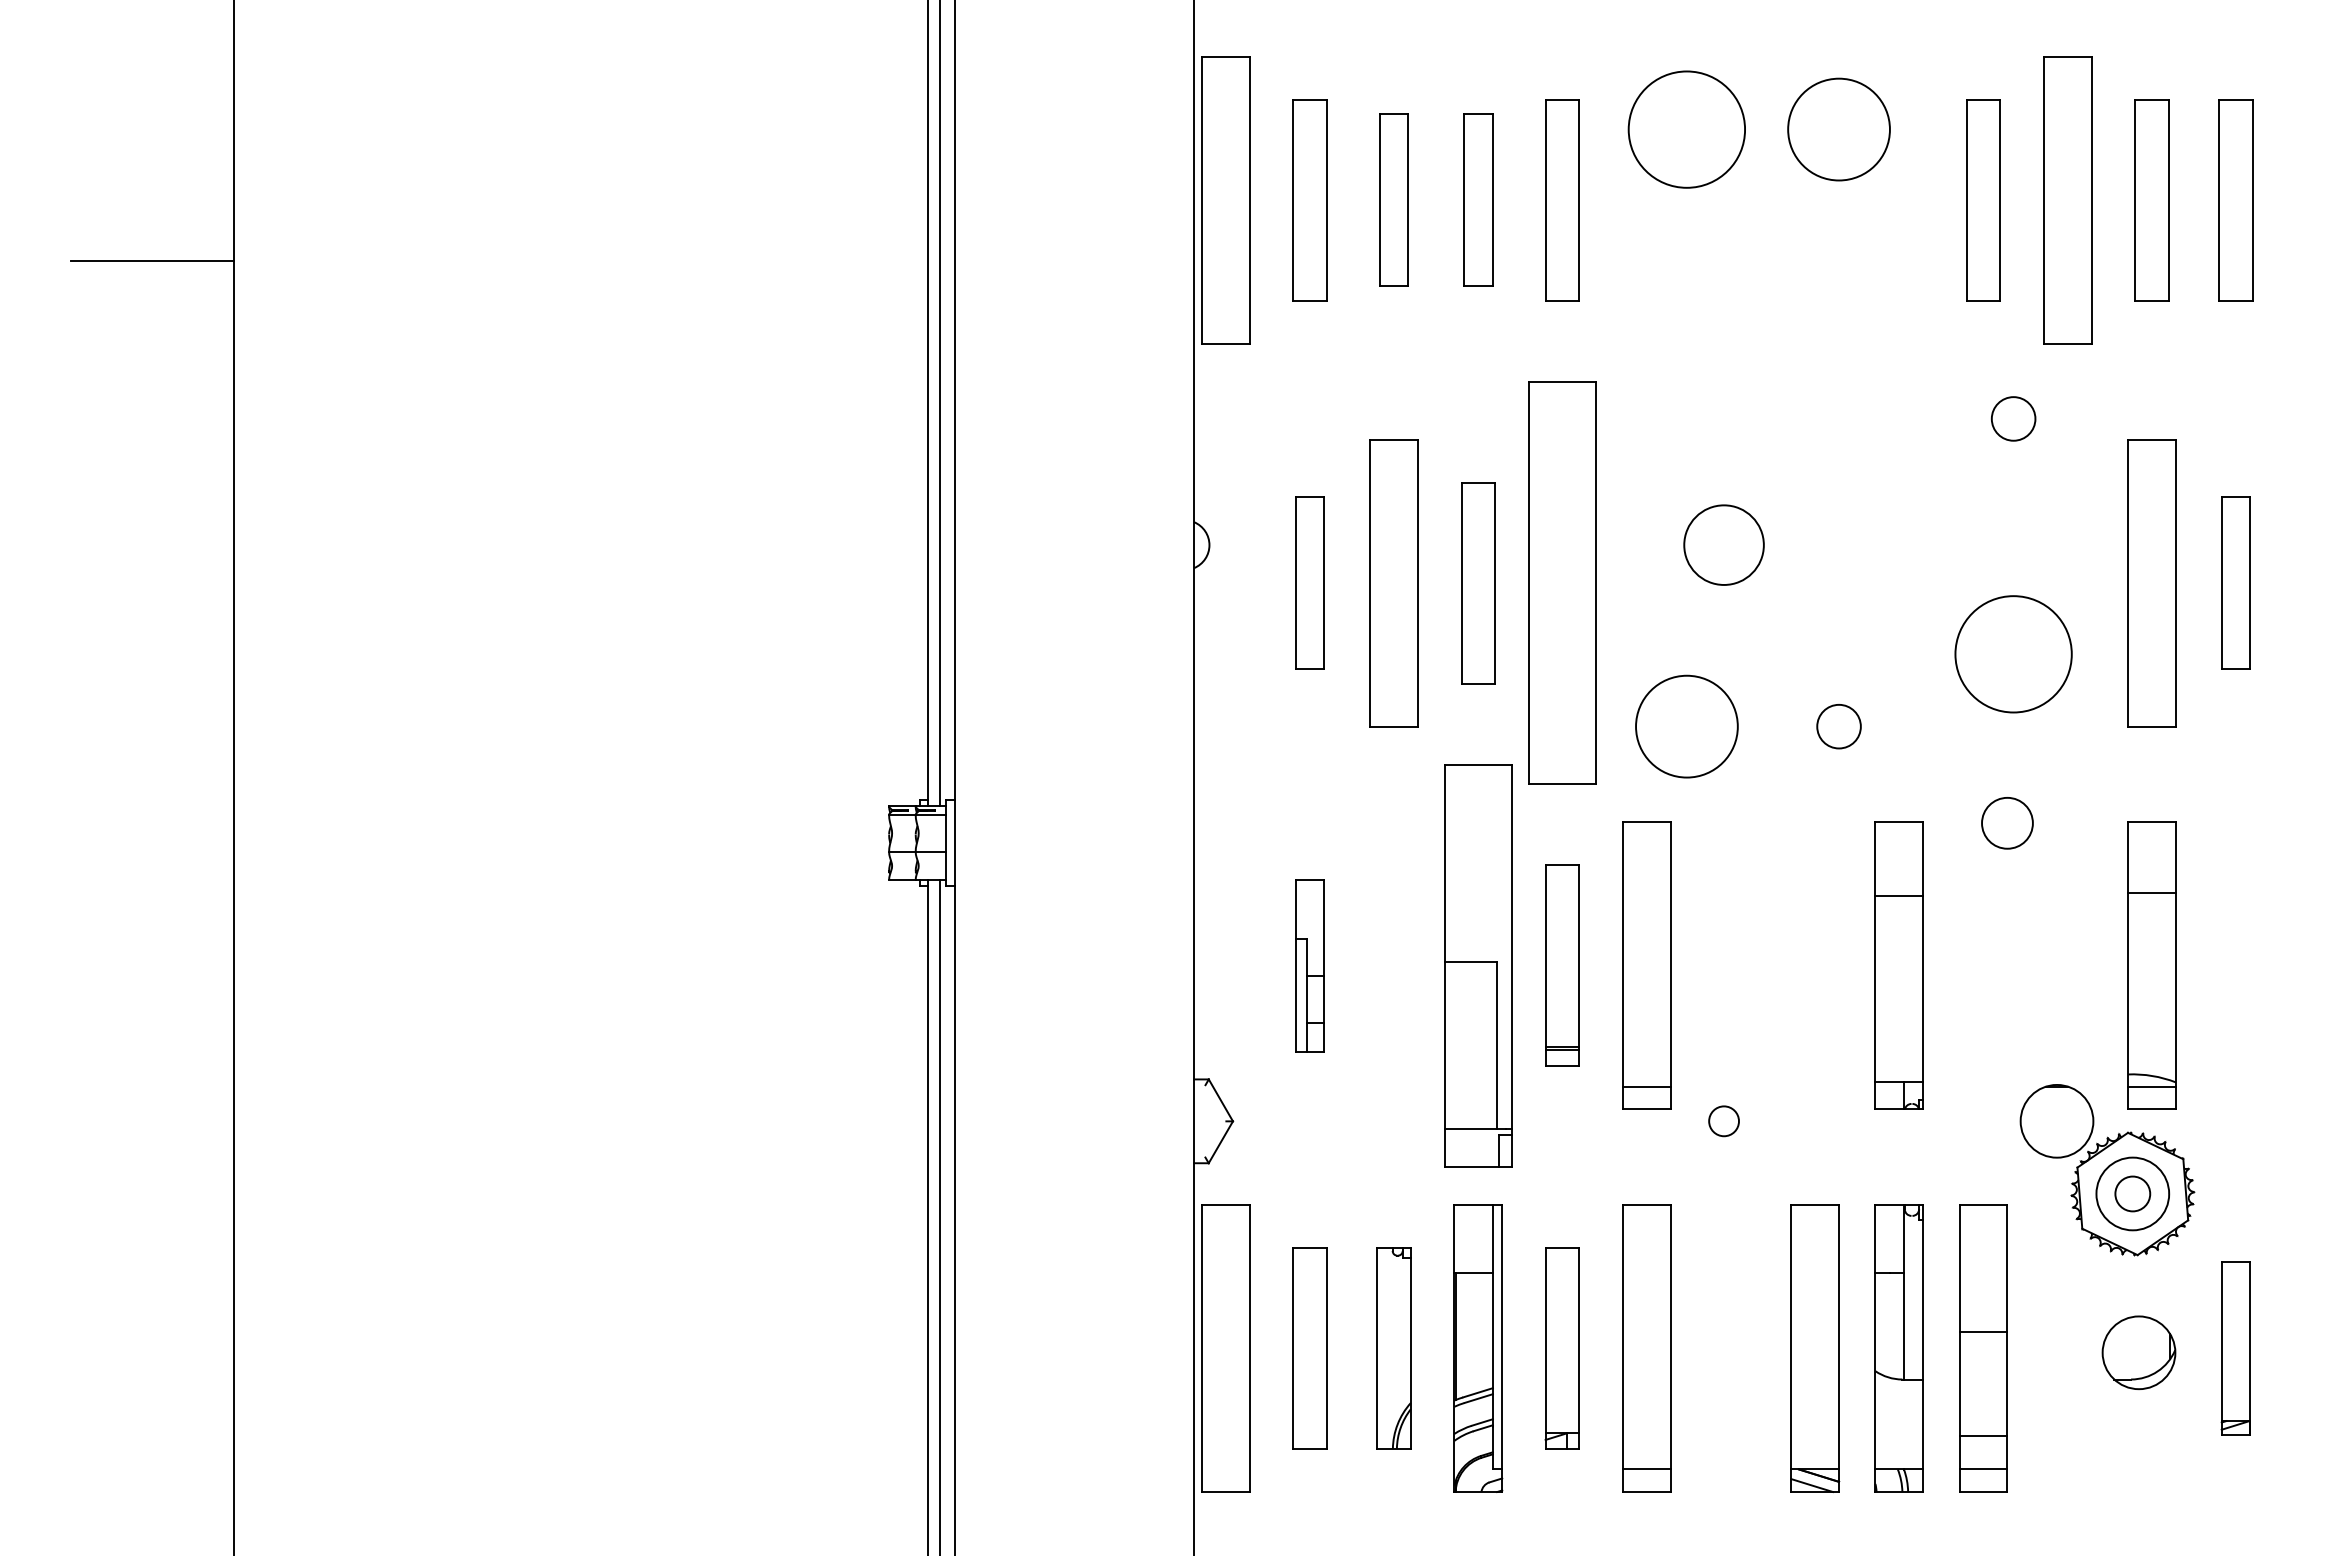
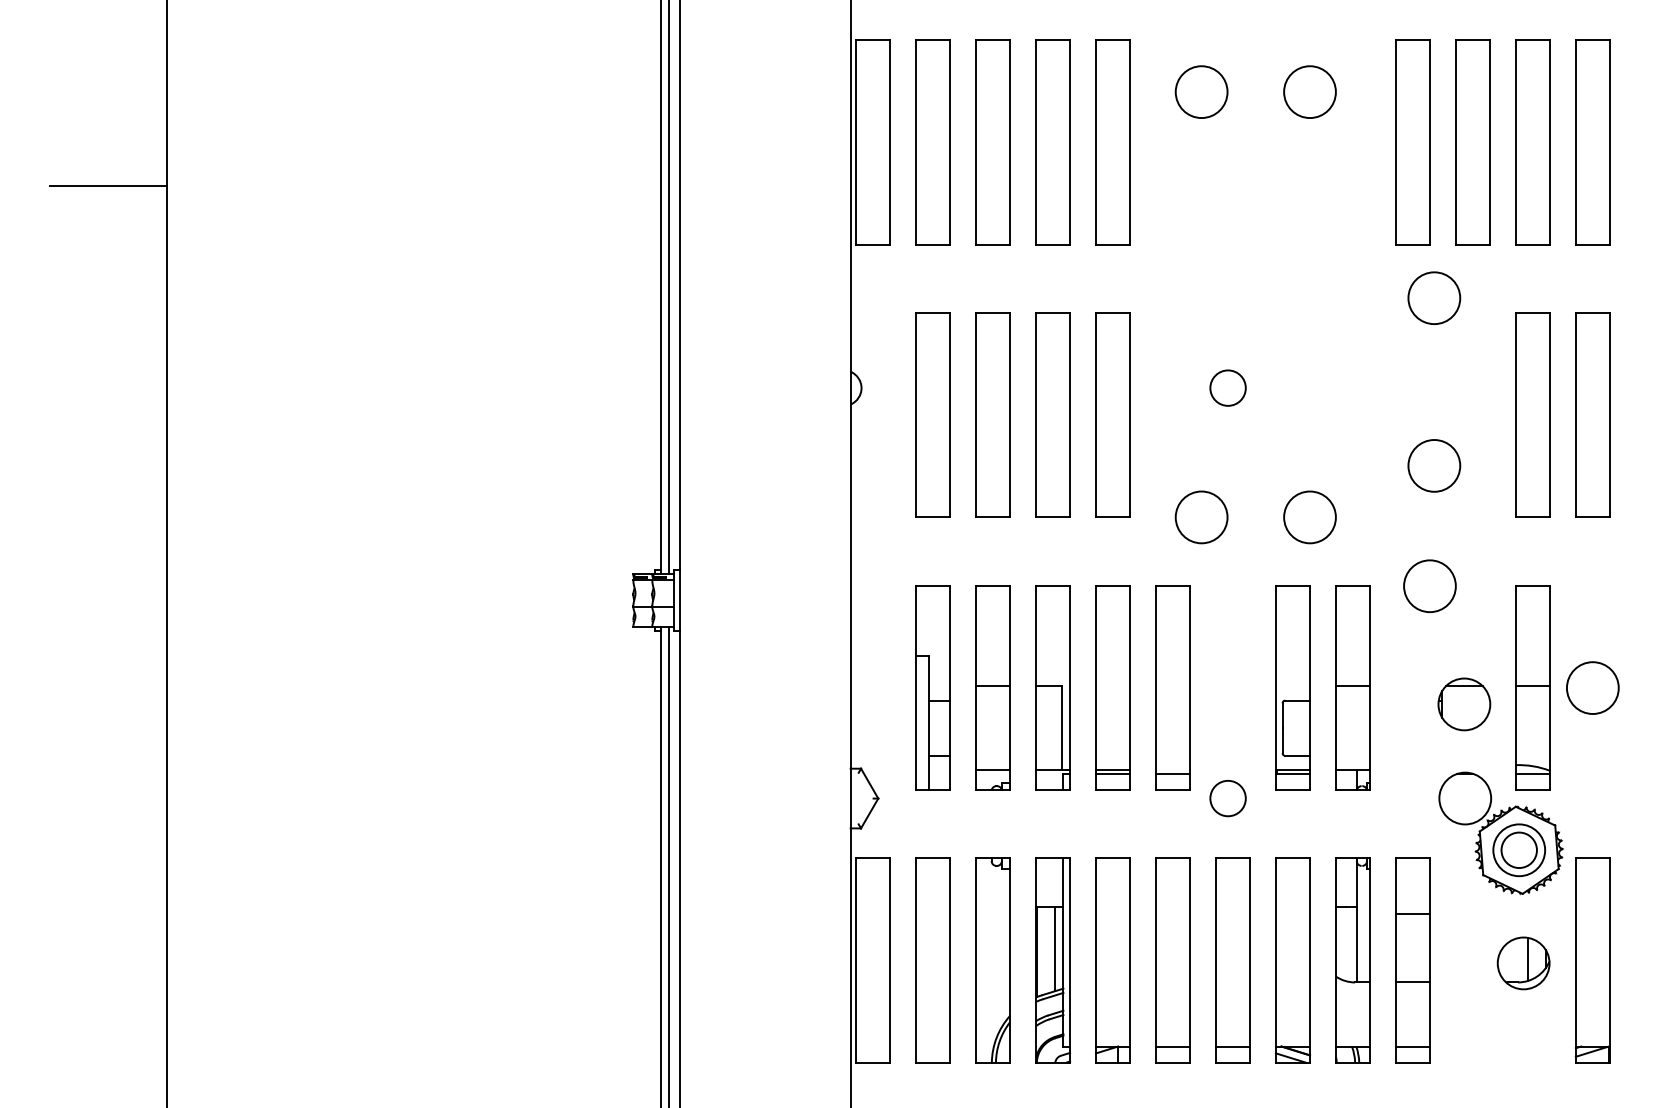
circle: (1686, 129) -> (1201, 92), size x0.62
circle: (1838, 129) -> (1309, 92), size x0.71
part: (1309, 200) -> (932, 142), size x1.43
part: (1393, 200) -> (992, 142), size x1.67
part: (1477, 200) -> (1052, 142), size x1.67
part: (1562, 200) -> (1113, 142), size x1.43
part: (1983, 200) -> (1412, 142), size x1.43
part: (2151, 200) -> (1532, 142), size x1.43
part: (2235, 200) -> (1592, 142), size x1.43
circle: (2013, 418) -> (1434, 297), size x1.67
circle: (1723, 545) -> (1227, 388), size x0.62
part: (1309, 583) -> (932, 415), size x1.67
part: (1477, 583) -> (1052, 415), size x1.43
part: (1562, 583) -> (1113, 415), size x0.71
part: (2235, 583) -> (1592, 415), size x1.67
circle: (2013, 653) -> (1434, 465), size x0.62
circle: (1686, 726) -> (1201, 517), size x0.71
circle: (1838, 726) -> (1309, 517), size x1.67
circle: (2007, 822) -> (1429, 585), size x1.43
line: (2151, 893) -> (1532, 686), moved
line: (1899, 896) -> (1353, 686), moved
part: (1309, 965) -> (932, 687), size x1.67
part: (1393, 965) -> (992, 687), added
part: (1477, 965) -> (1052, 687), size x0.71
part: (1562, 965) -> (1113, 687), size x1.43
part: (1814, 965) -> (1292, 687), added
circle: (2235, 966) -> (1592, 688), added
part: (2055, 989) -> (1464, 704), added
circle: (1723, 1121) -> (1227, 798), size x1.67
circle: (2132, 1193) -> (1519, 849), size x1.43
line: (1983, 1331) -> (1412, 914), moved
line: (1481, 1332) -> (1055, 948), added
line: (2144, 1346) -> (1527, 958), added
part: (1309, 1348) -> (932, 960), size x1.43
part: (1393, 1348) -> (992, 960), size x1.43
part: (1561, 1348) -> (1112, 960), size x1.43
part: (1730, 1348) -> (1232, 960), added
part: (2235, 1348) -> (1592, 960), size x1.67
line: (1983, 1435) -> (1412, 982), moved

